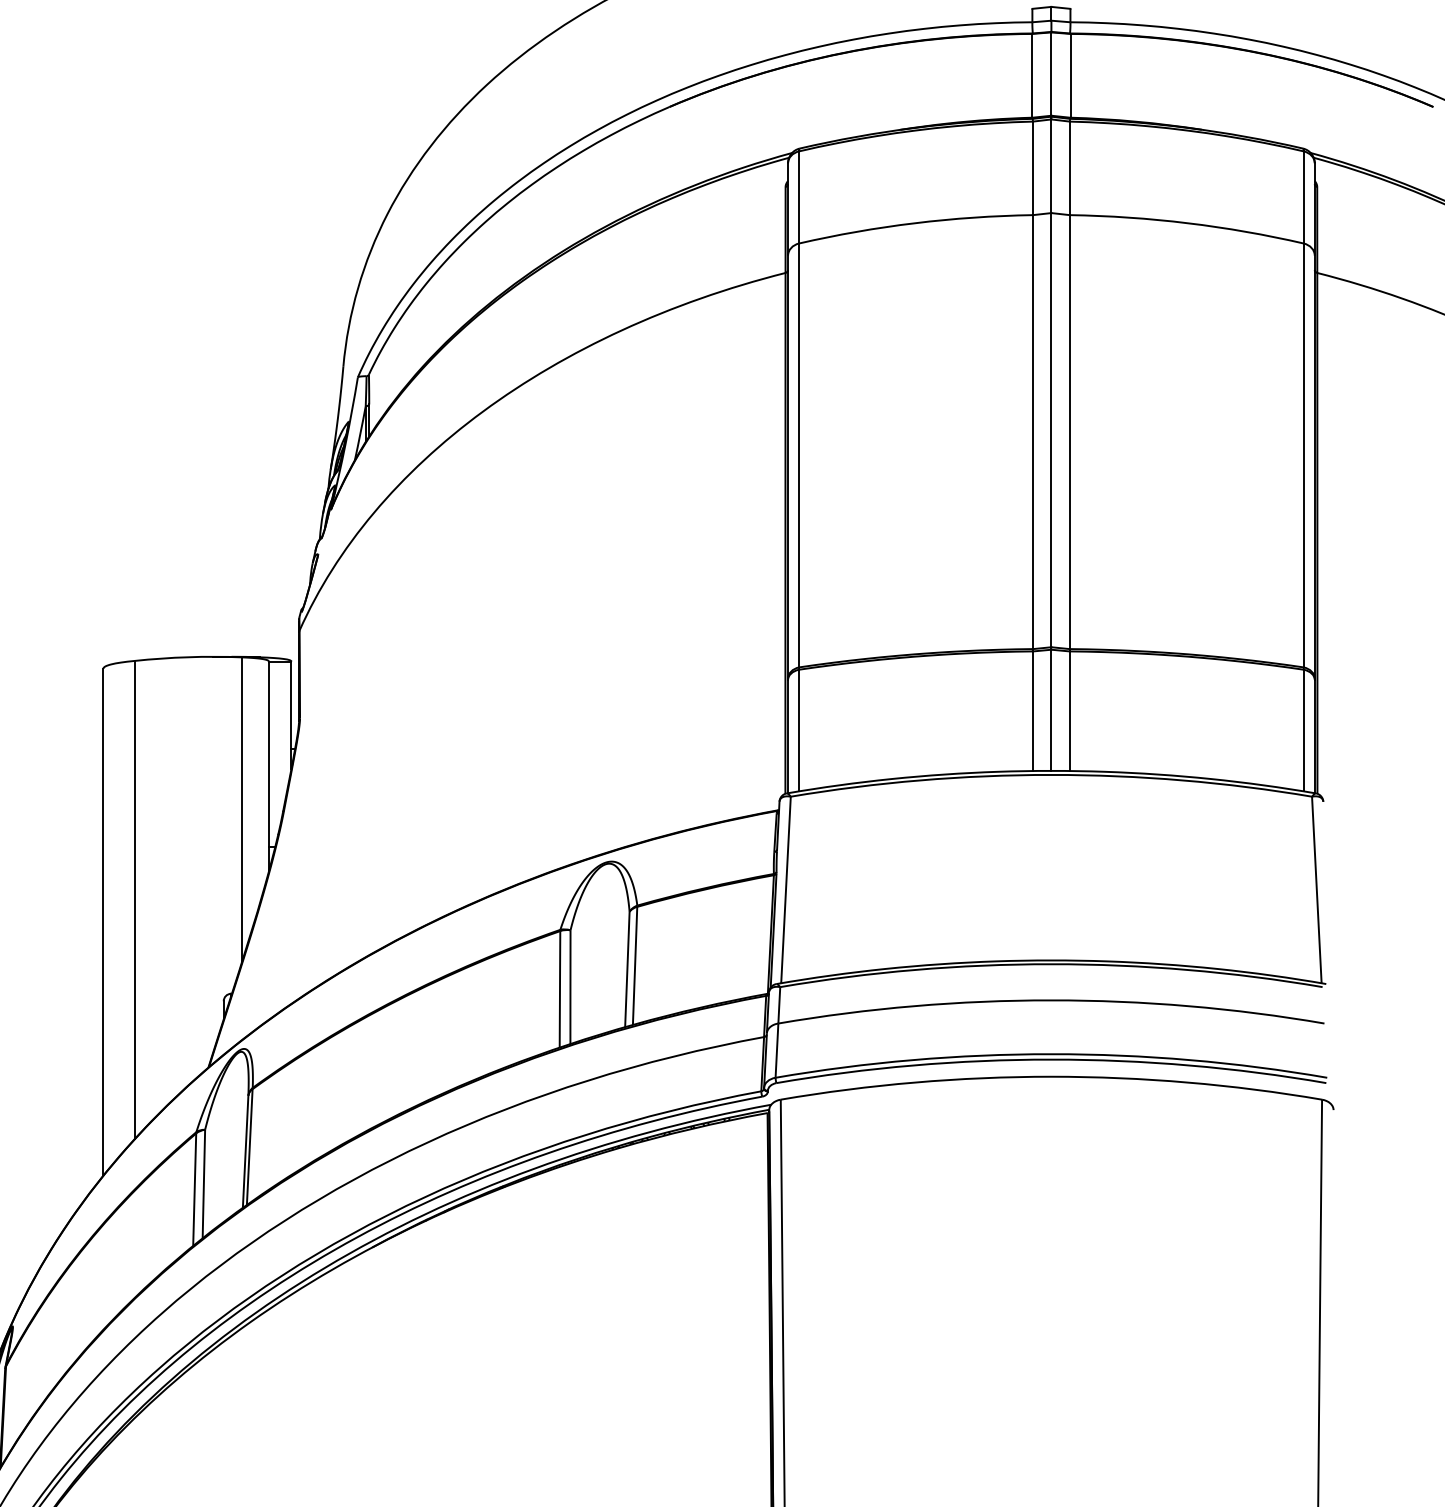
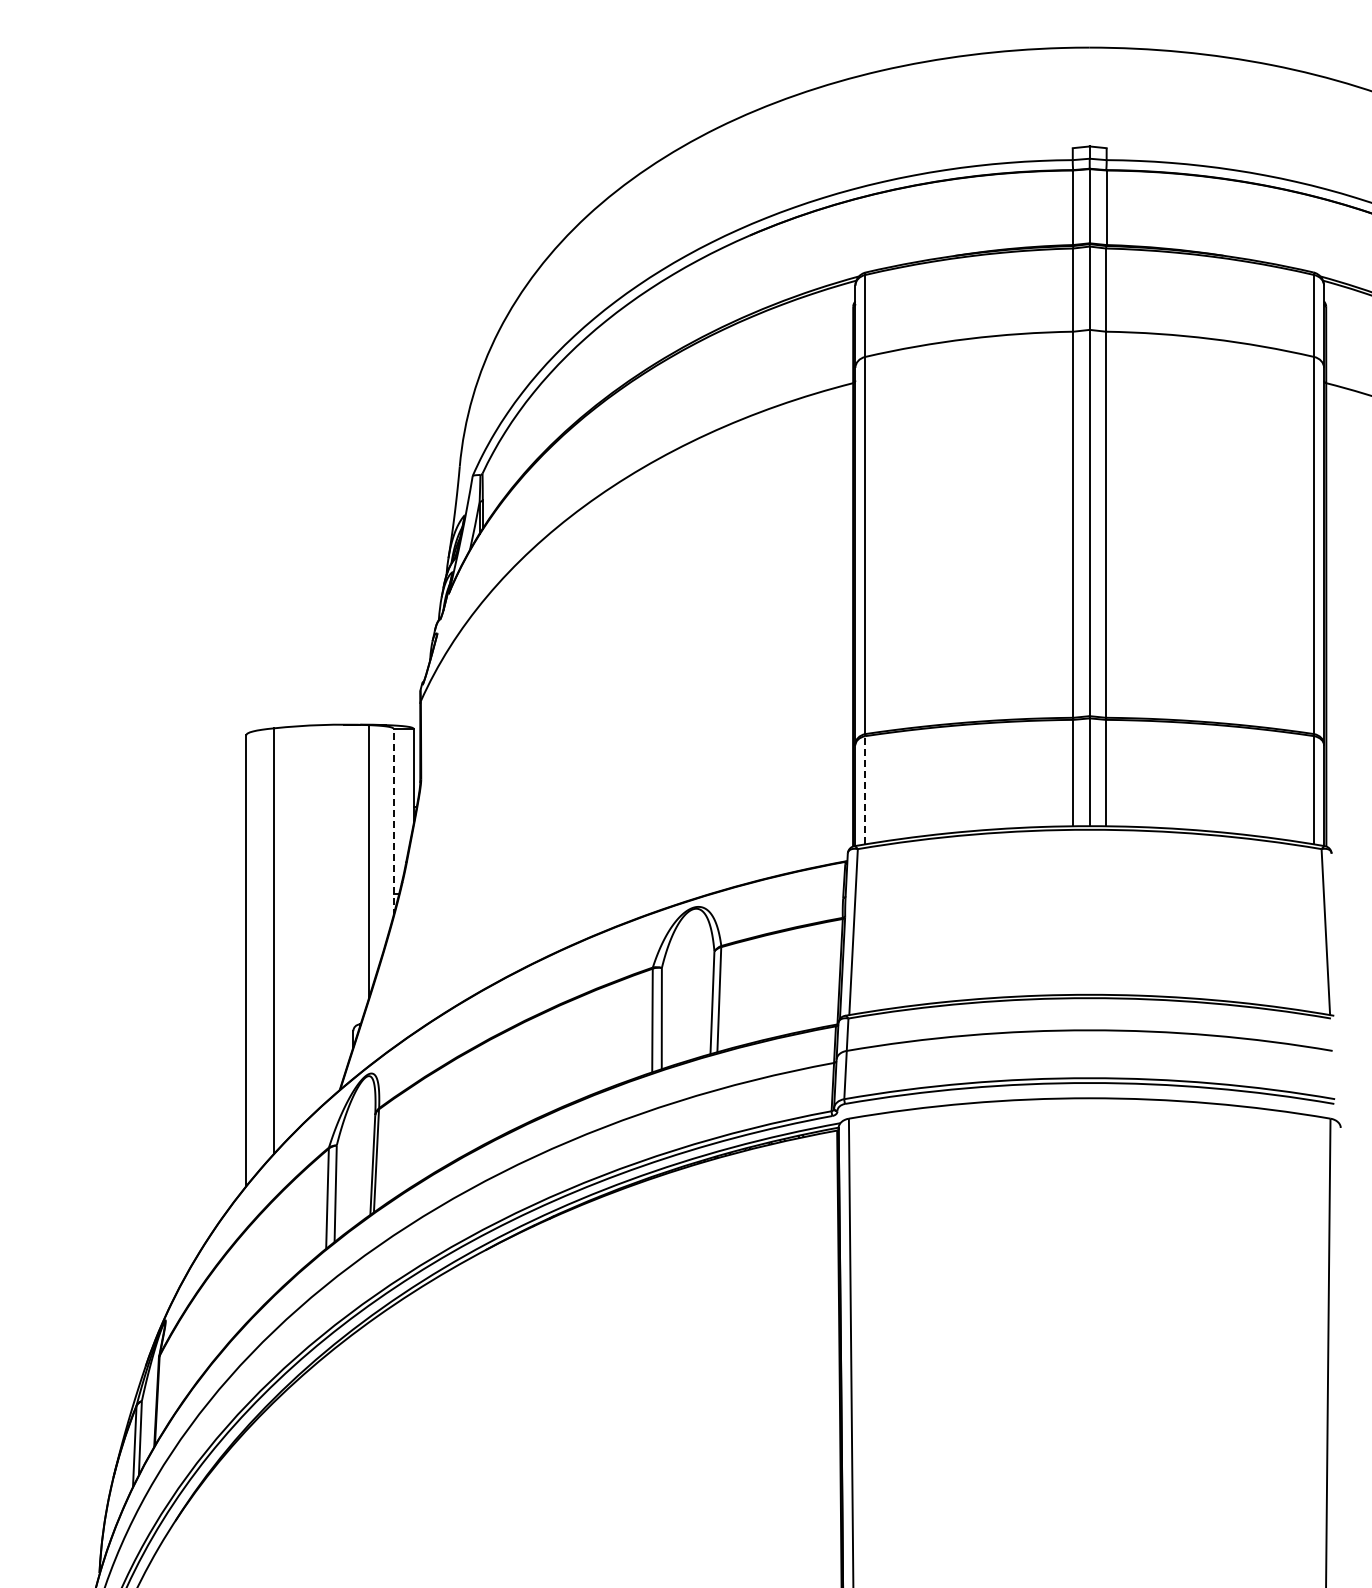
line: (799, 729) -> (865, 789), solid -> dashed
line: (268, 765) -> (393, 821), solid -> dashed

